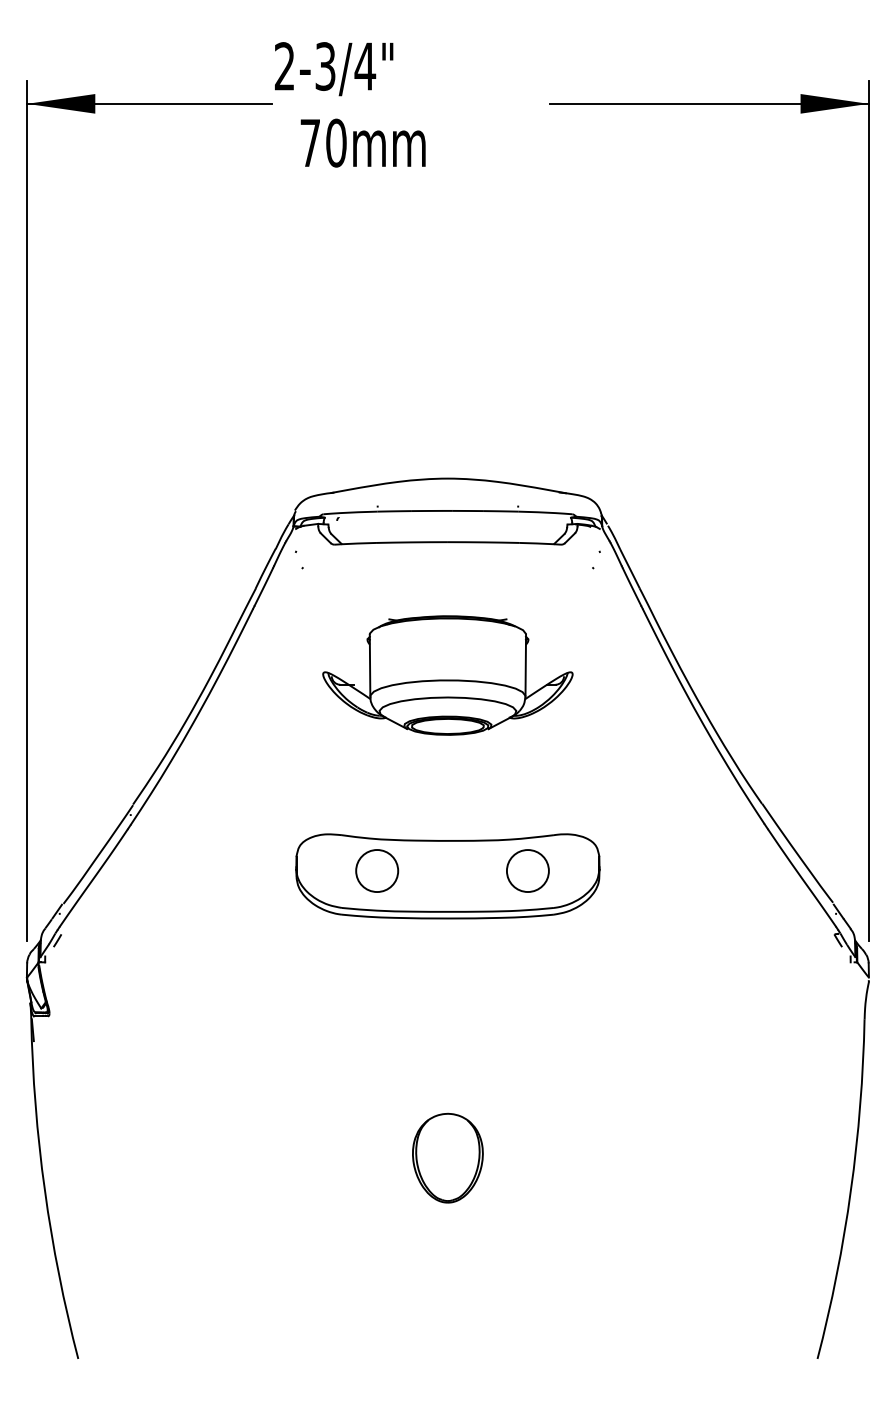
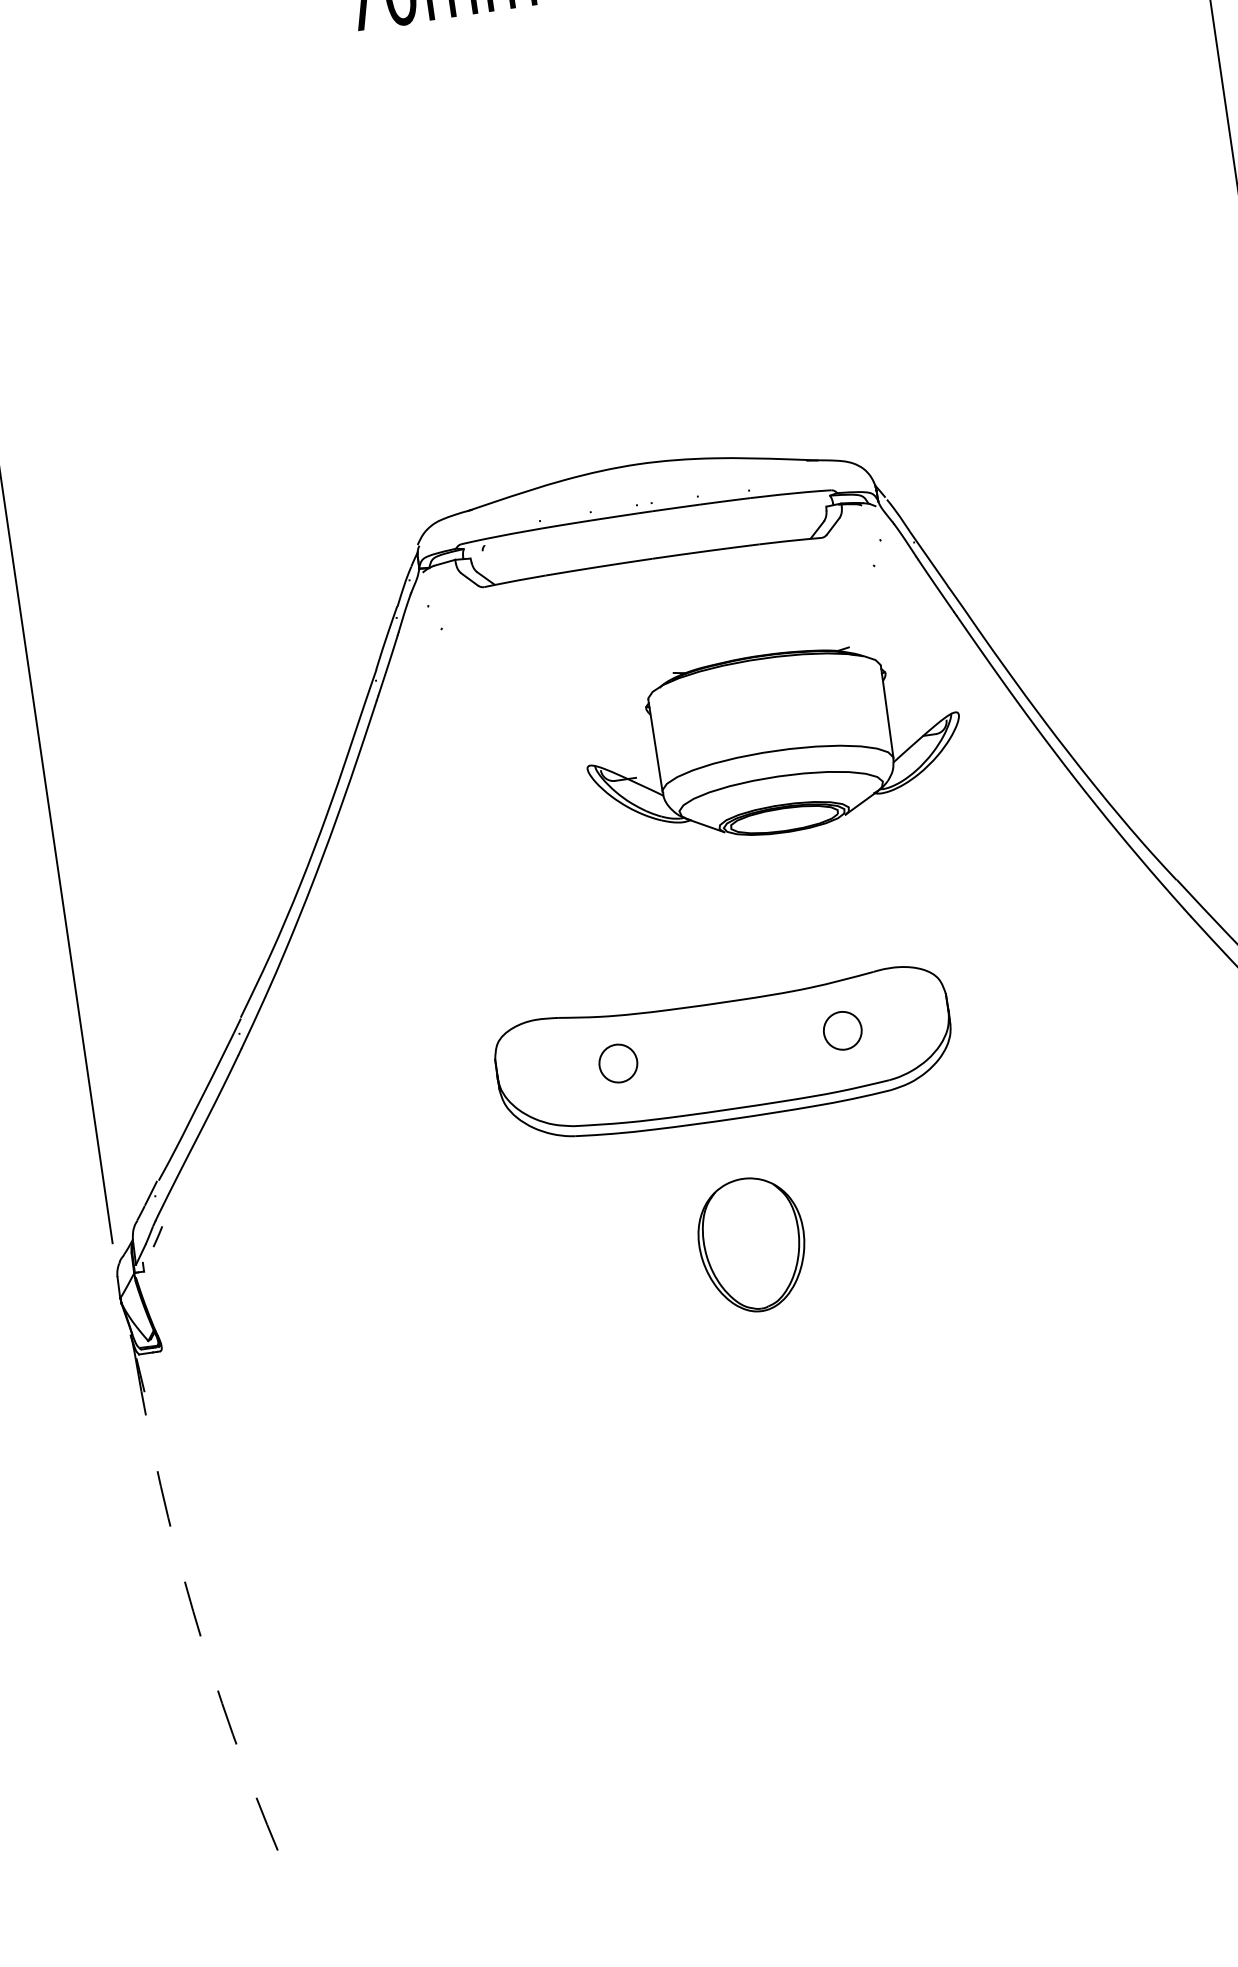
part: (447, 675) -> (772, 743), moved
circle: (527, 870) -> (841, 1030), size x0.6
circle: (377, 871) -> (618, 1064), size x0.6
part: (447, 1157) -> (751, 1243), moved
arc: (44, 1190) -> (192, 1611), solid -> dashed

